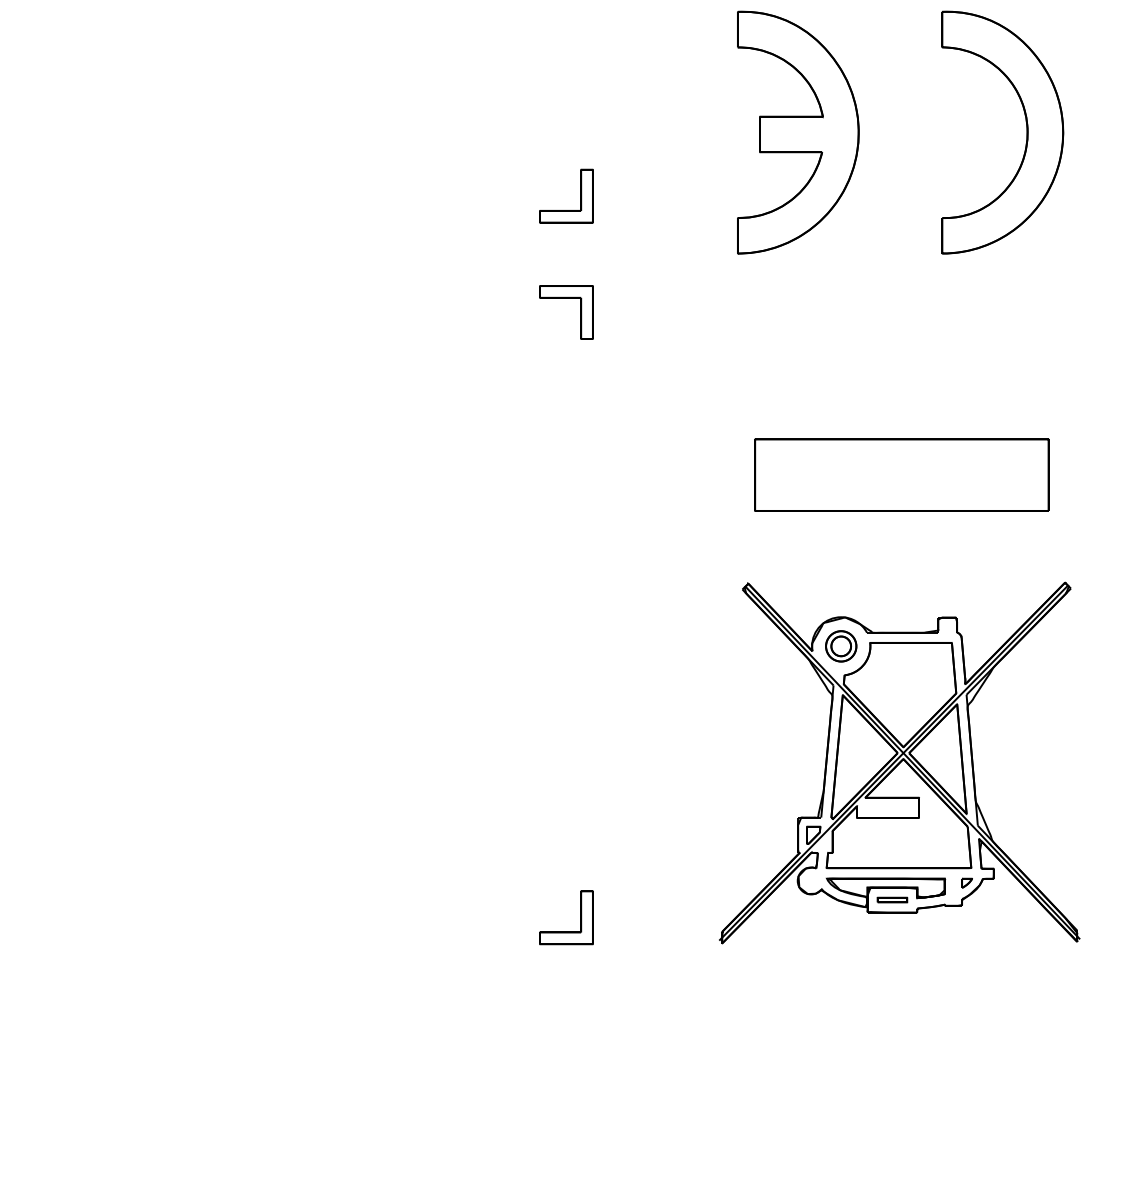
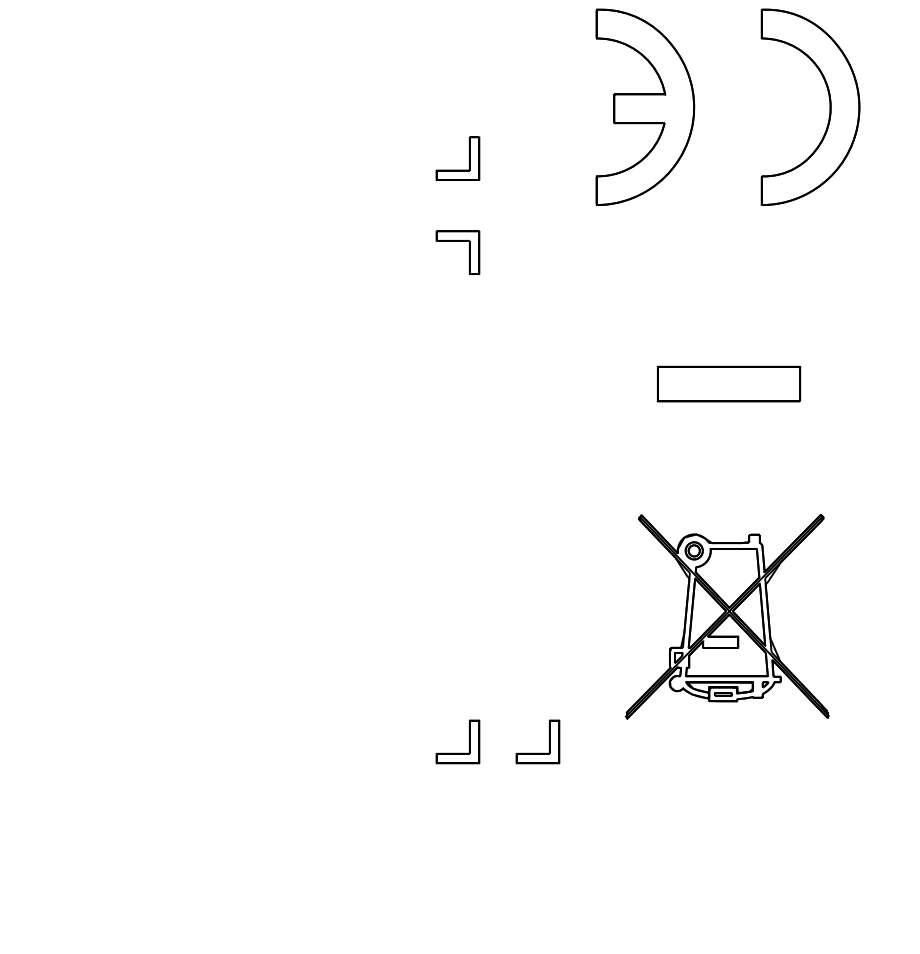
part: (901, 474) -> (728, 383), size x0.6
part: (899, 762) -> (727, 616), size x0.7
part: (678, 917) -> (548, 741), added

